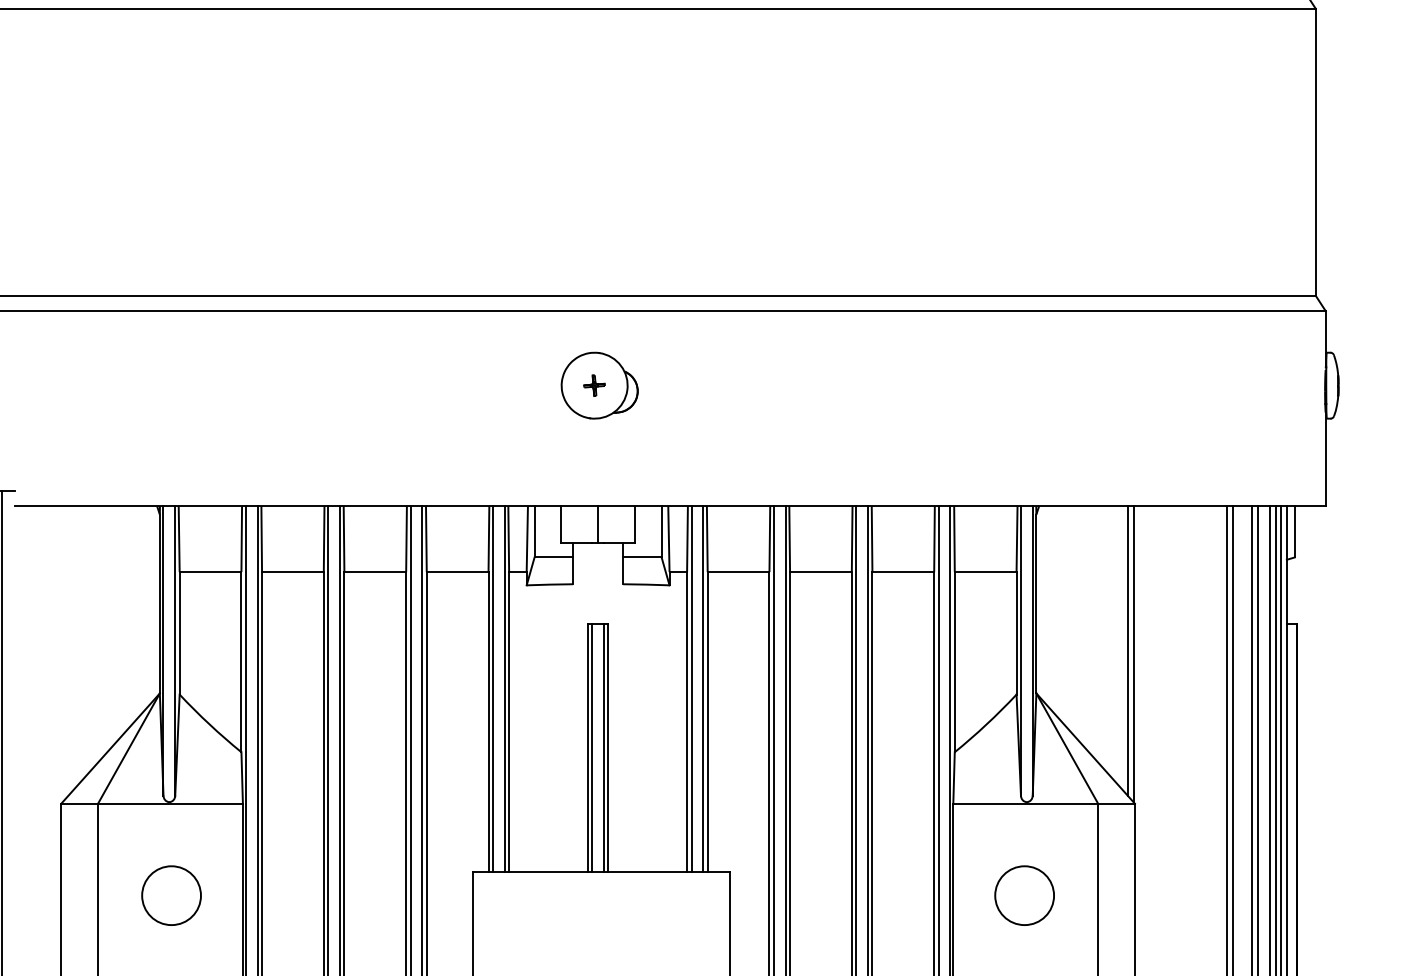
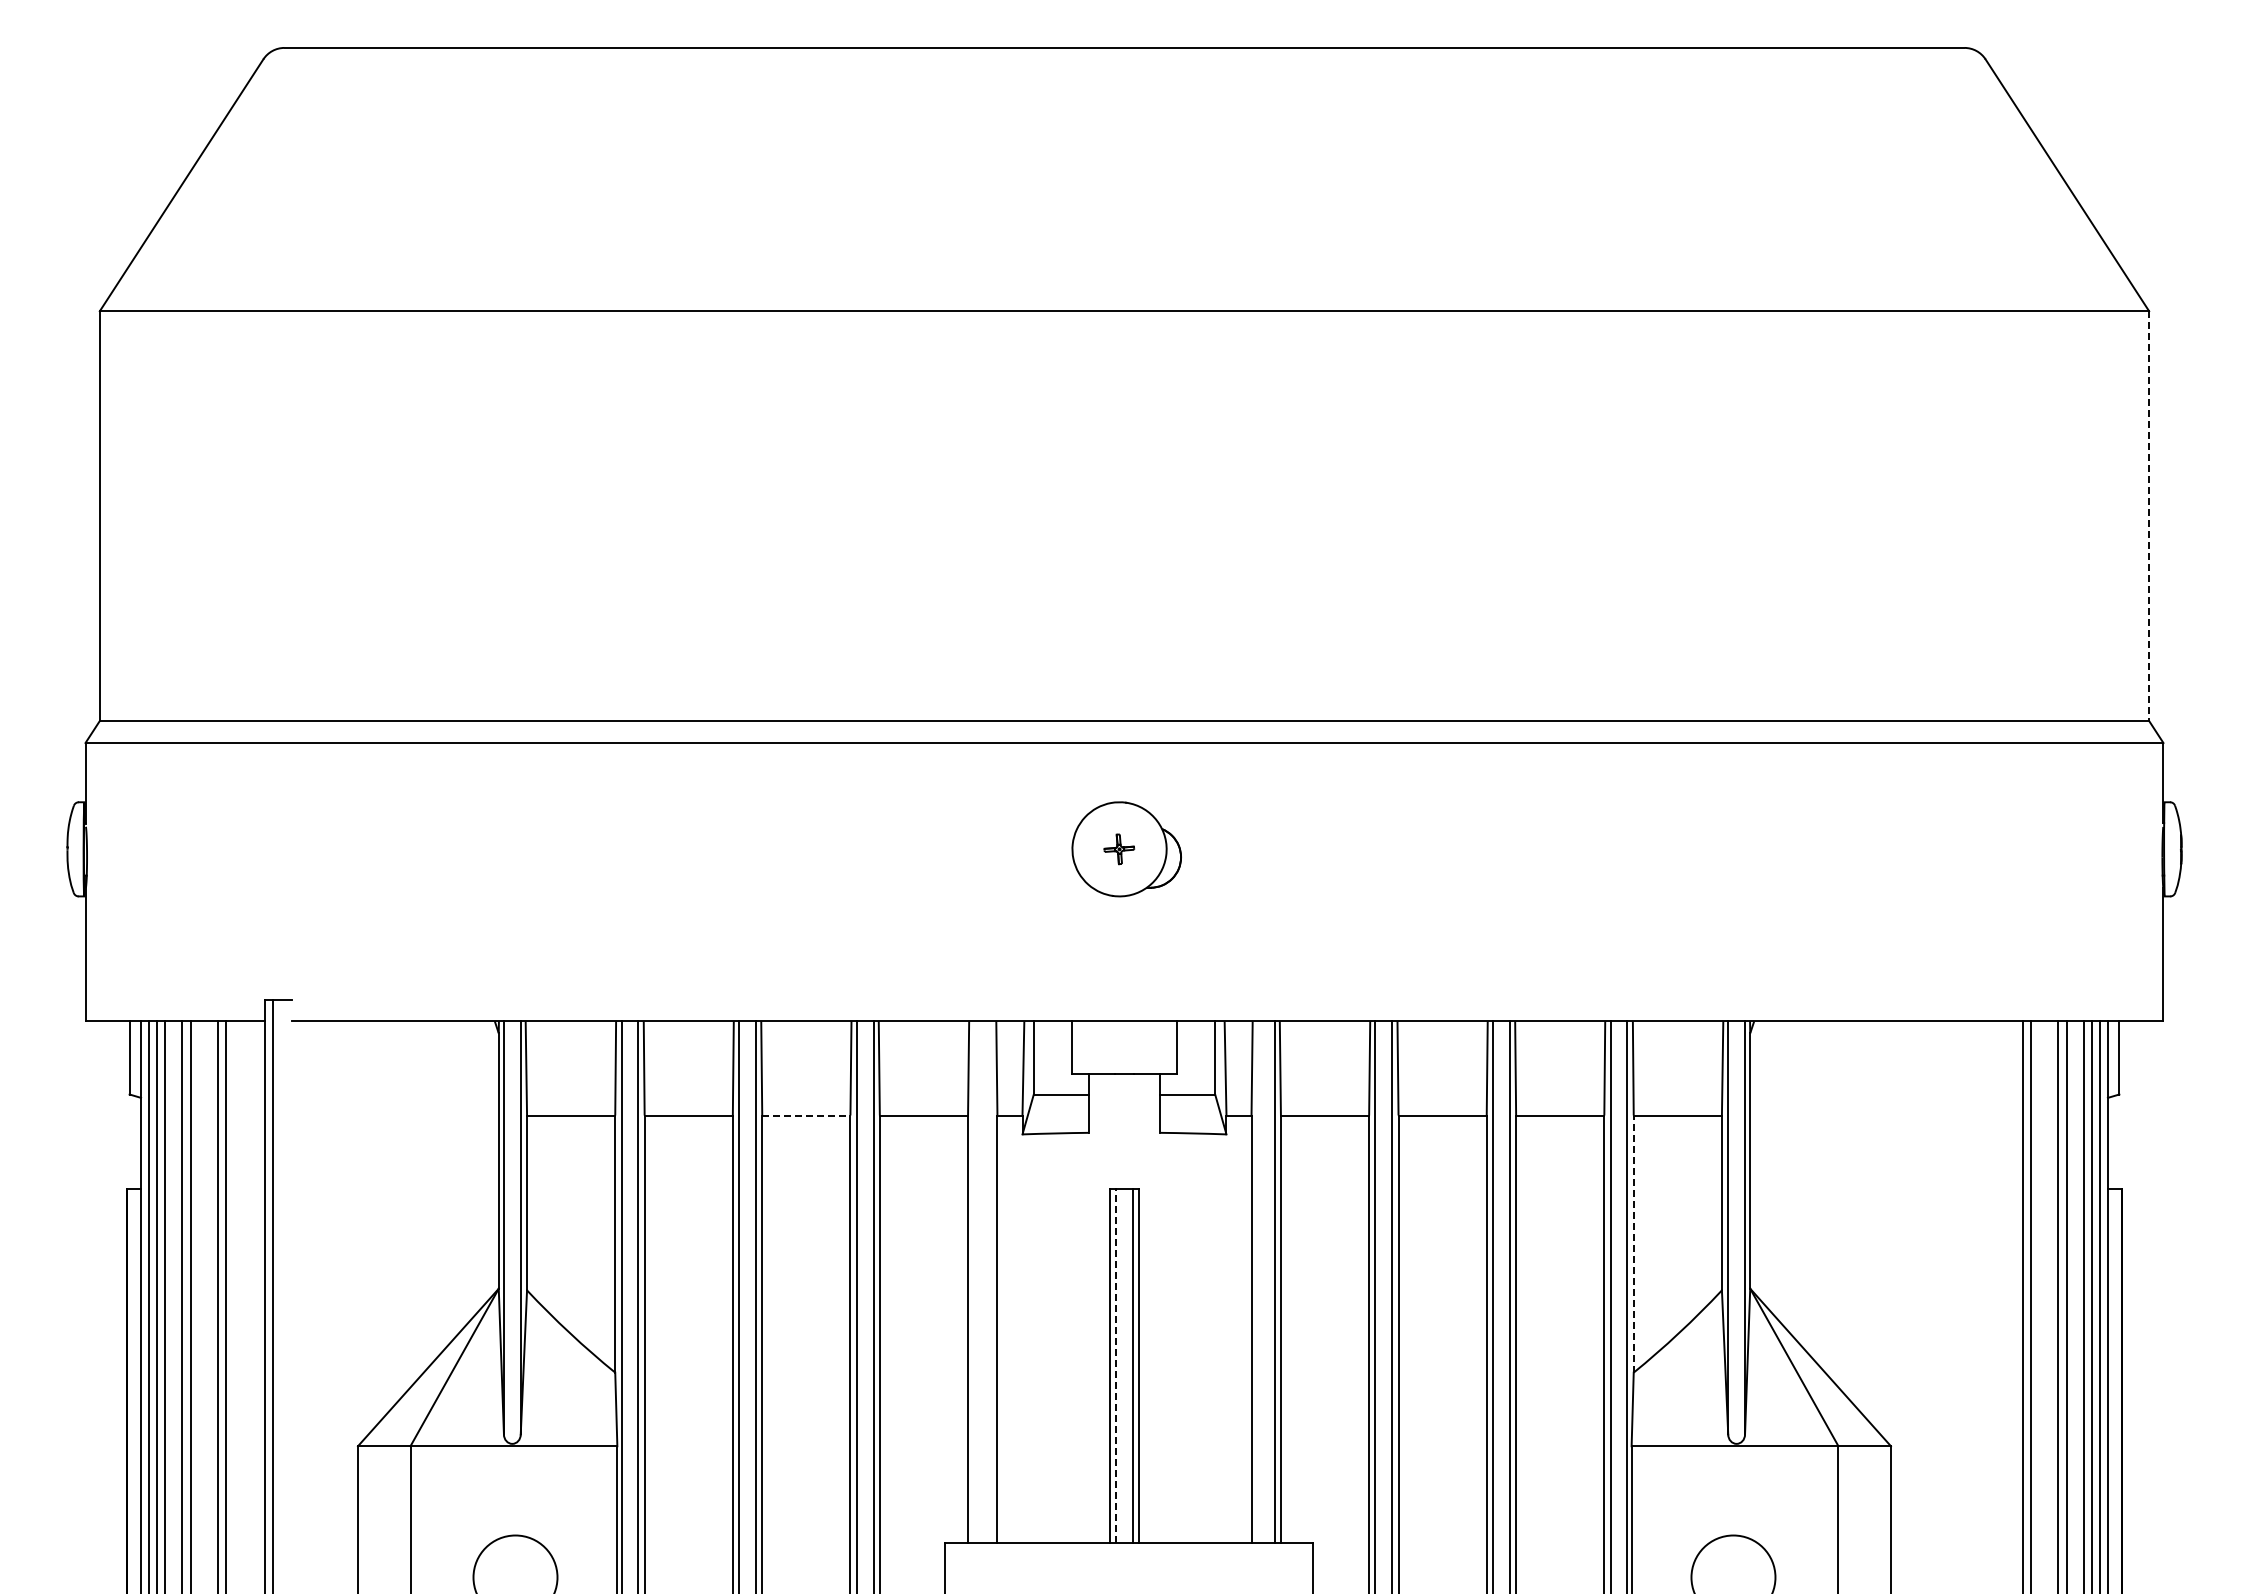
line: (1316, 152) -> (2149, 516), solid -> dashed
line: (598, 524) -> (1124, 1047), removed
line: (375, 572) -> (806, 1115), solid -> dashed
line: (1127, 650) -> (1880, 1227), removed
line: (1133, 654) -> (1888, 1232), removed
line: (954, 662) -> (1633, 1244), solid -> dashed
line: (493, 689) -> (974, 1282), removed
line: (504, 689) -> (991, 1282), removed
line: (691, 689) -> (1257, 1282), removed
line: (592, 747) -> (1116, 1365), solid -> dashed

